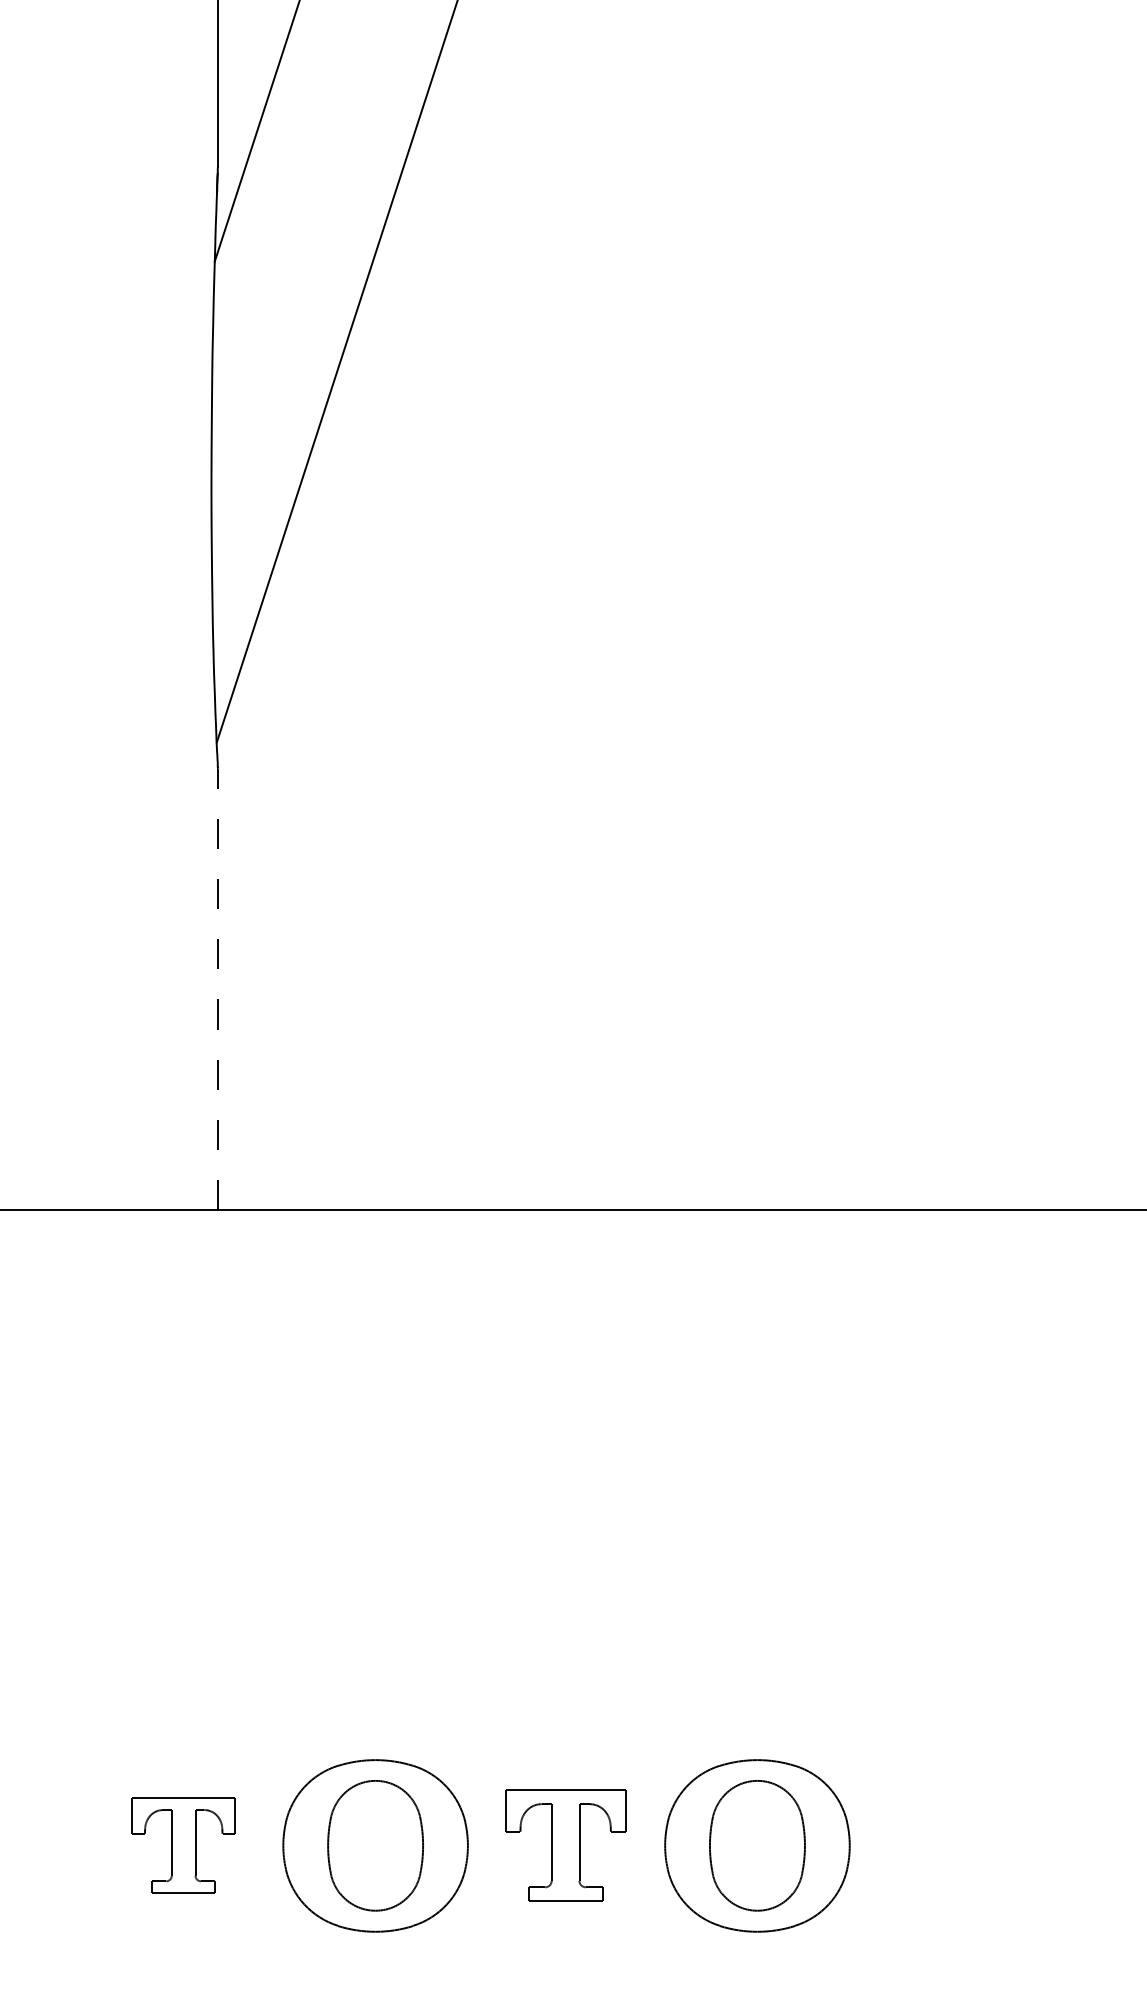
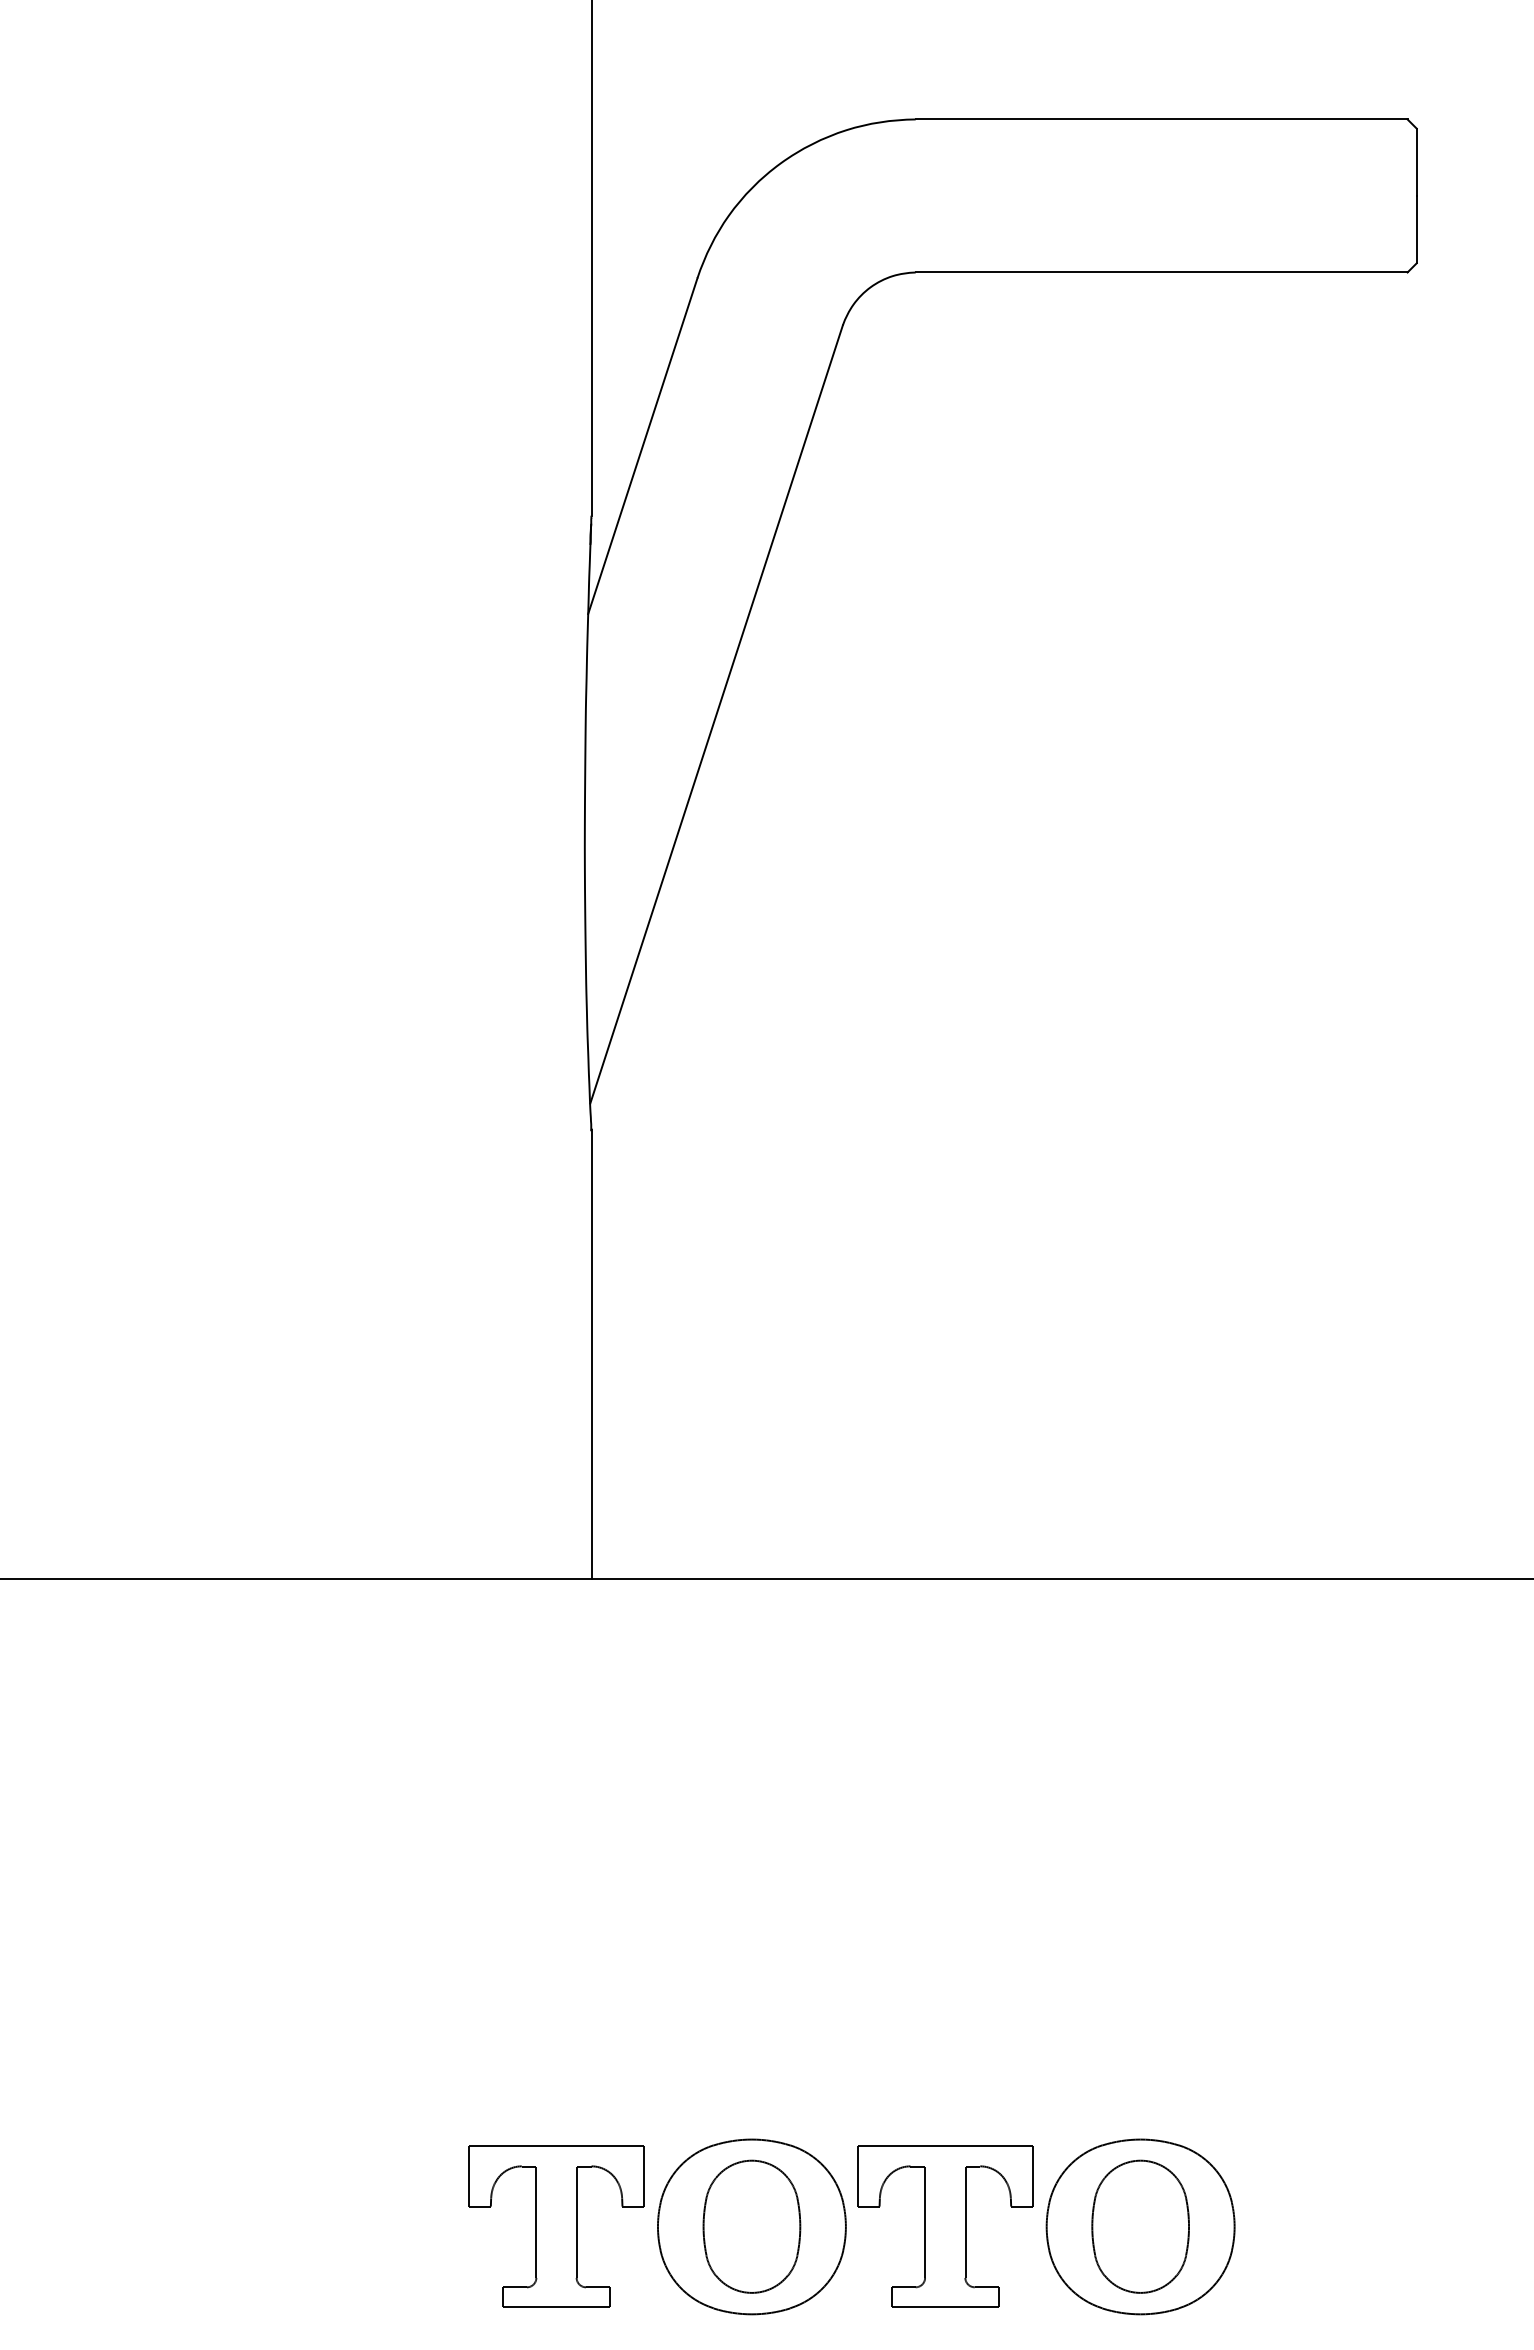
line: (218, 988) -> (591, 1354), dashed -> solid
part: (183, 1845) -> (556, 2226), size x1.67
part: (565, 1845) -> (945, 2226), size x1.43

